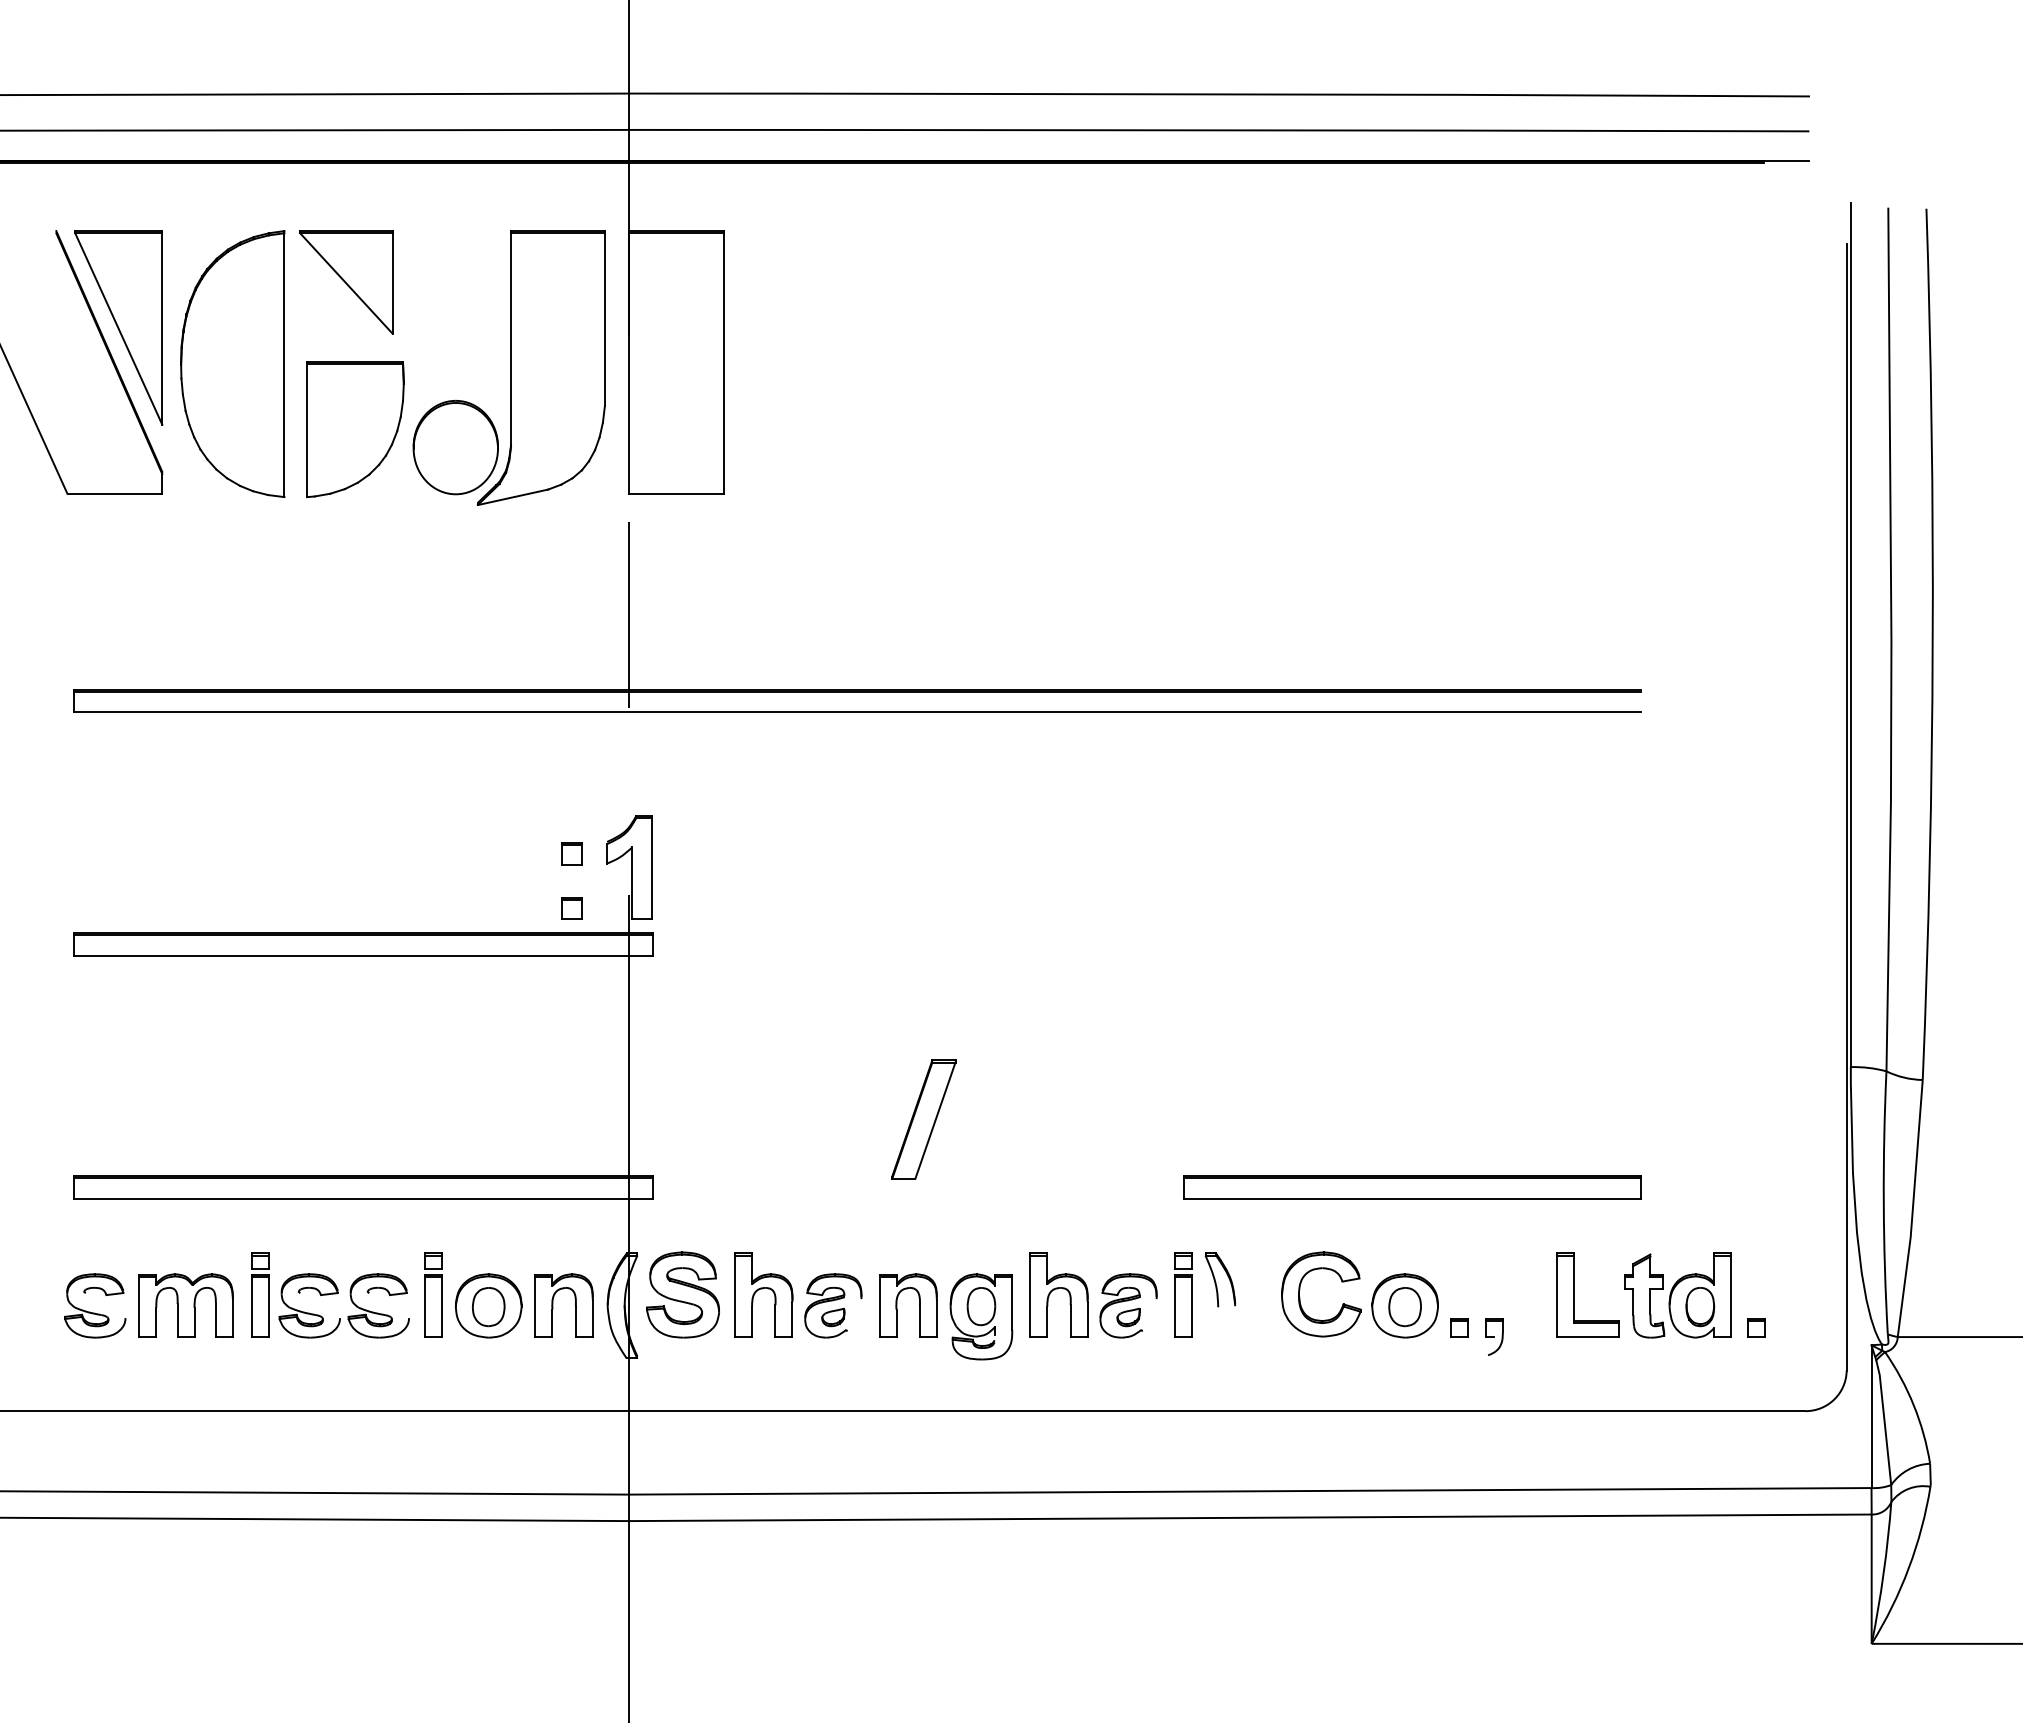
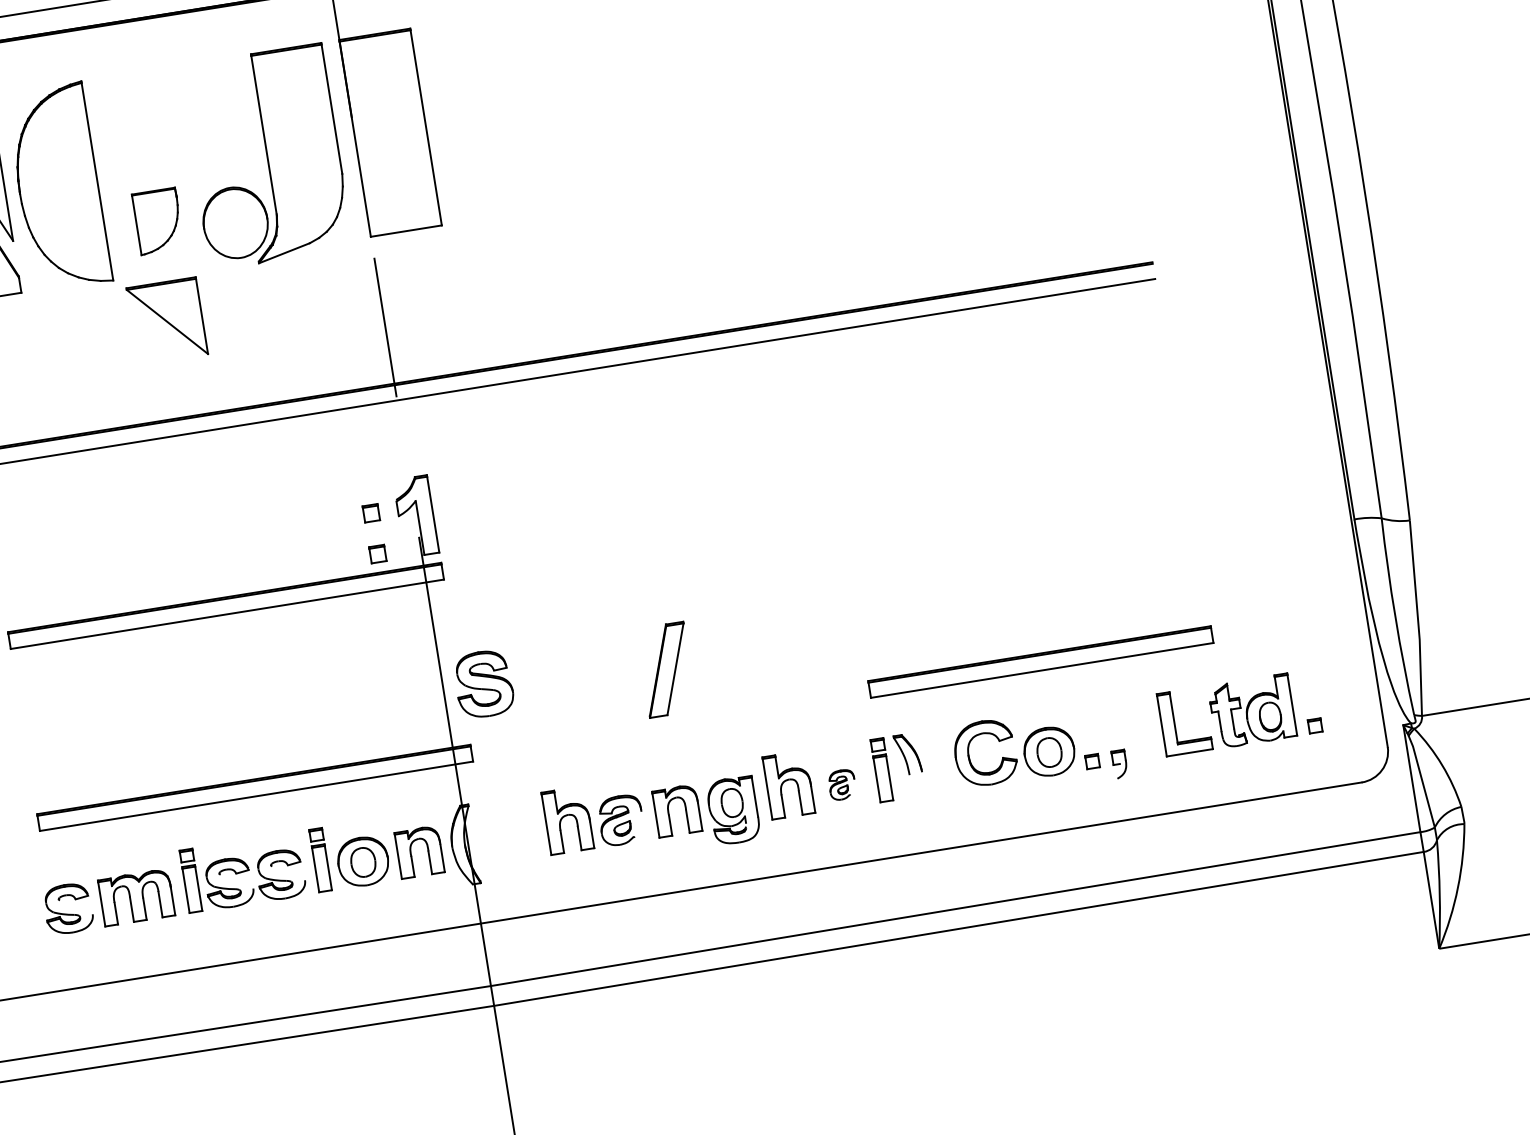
part: (346, 282) -> (167, 321), moved
part: (355, 429) -> (158, 221), size x0.6
part: (682, 1294) -> (483, 683), moved
part: (1128, 1305) -> (842, 784), size x0.6

